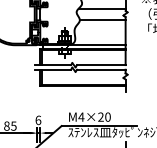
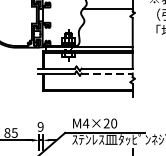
line: (102, 20) -> (108, 21), removed
line: (101, 69) -> (107, 73), solid -> dashed
text: (38, 120) -> (40, 127), 6 -> 9

